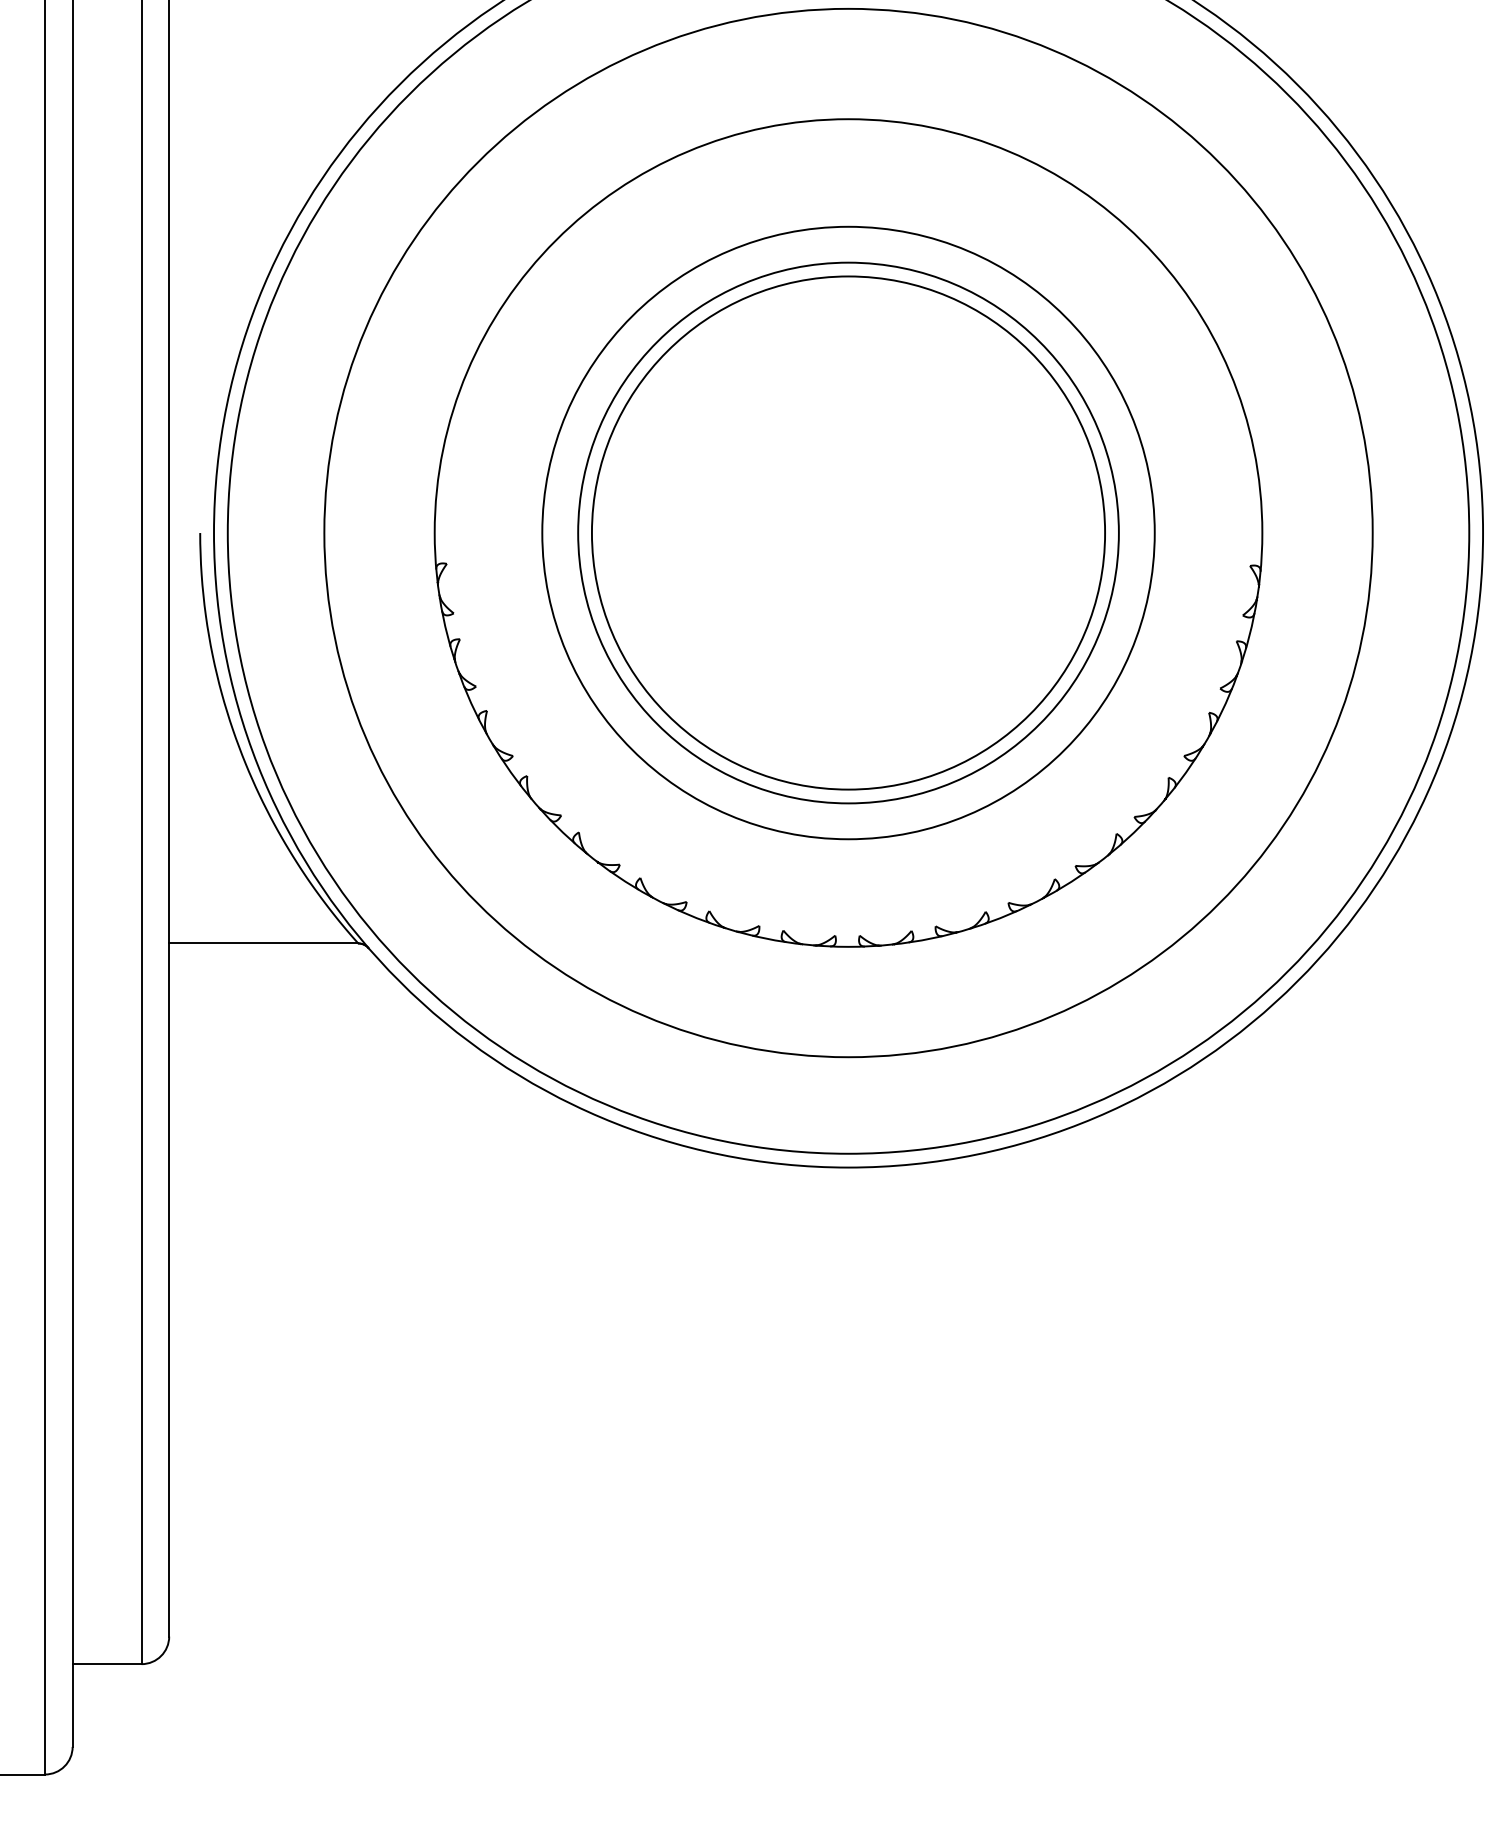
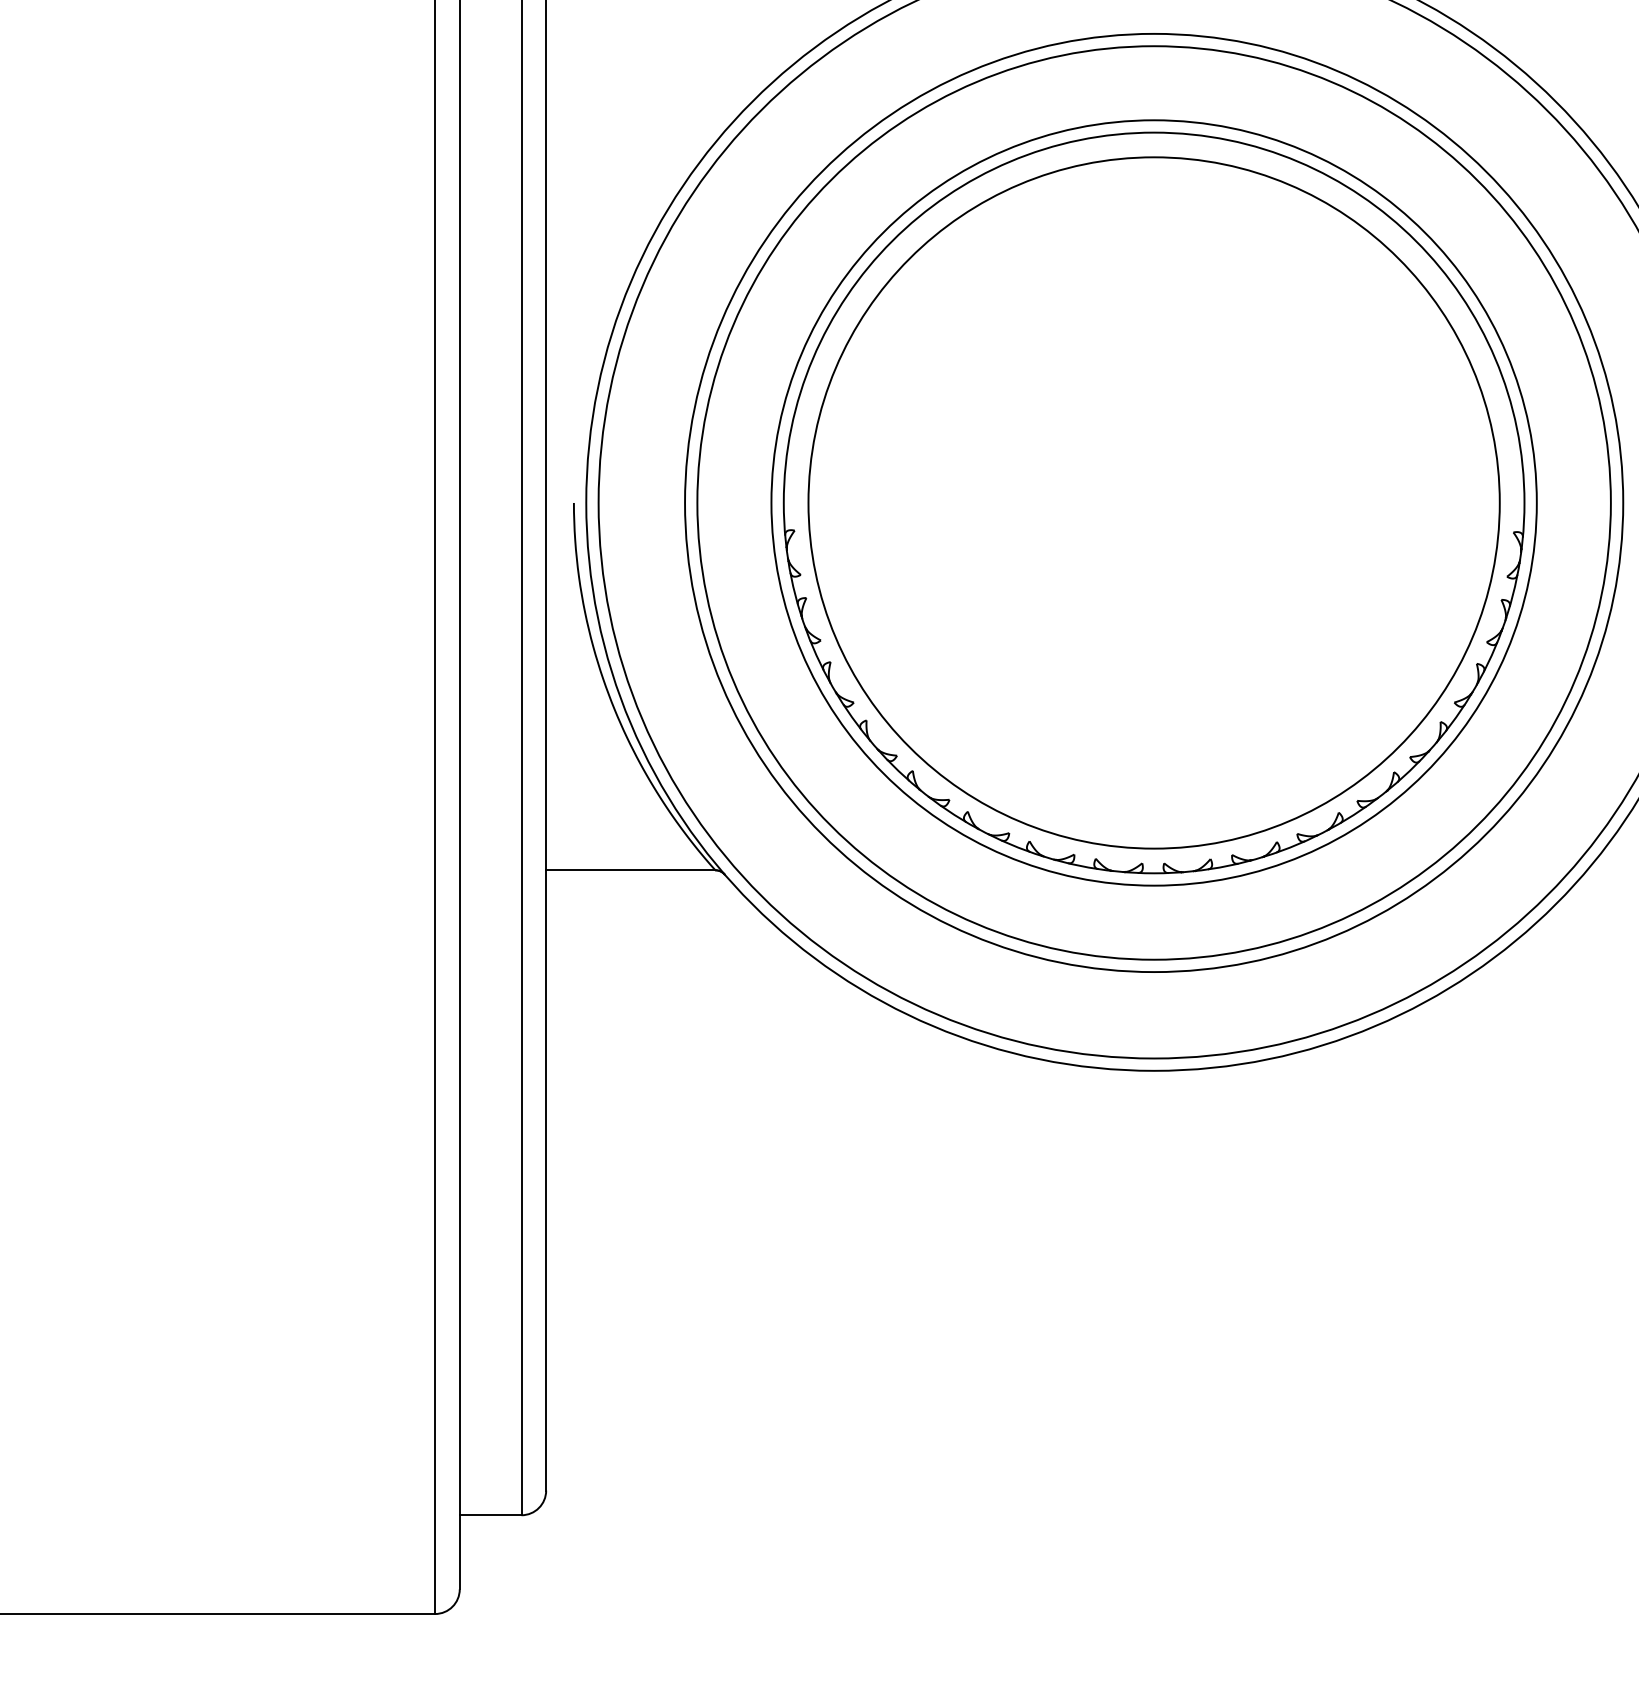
circle: (847, 532) -> (1153, 502), size x1.43
circle: (847, 532) -> (1153, 502), size x1.67
circle: (847, 532) -> (1153, 502), size x1.67

